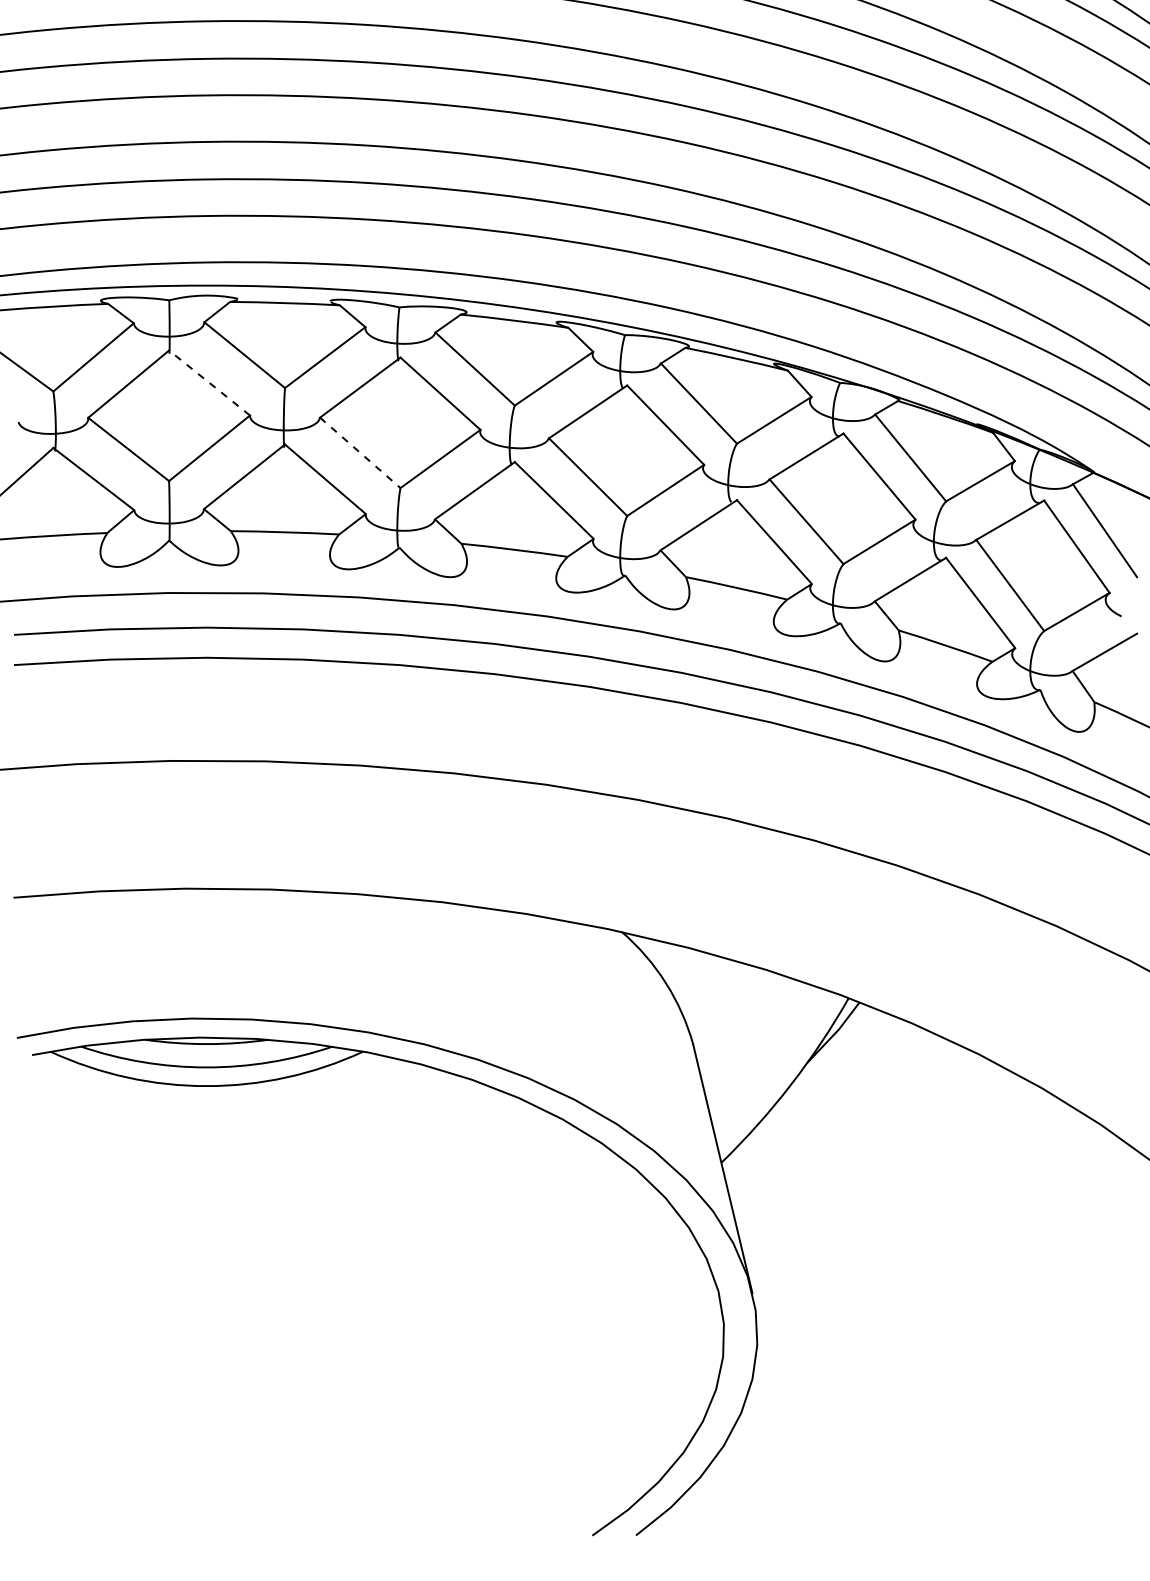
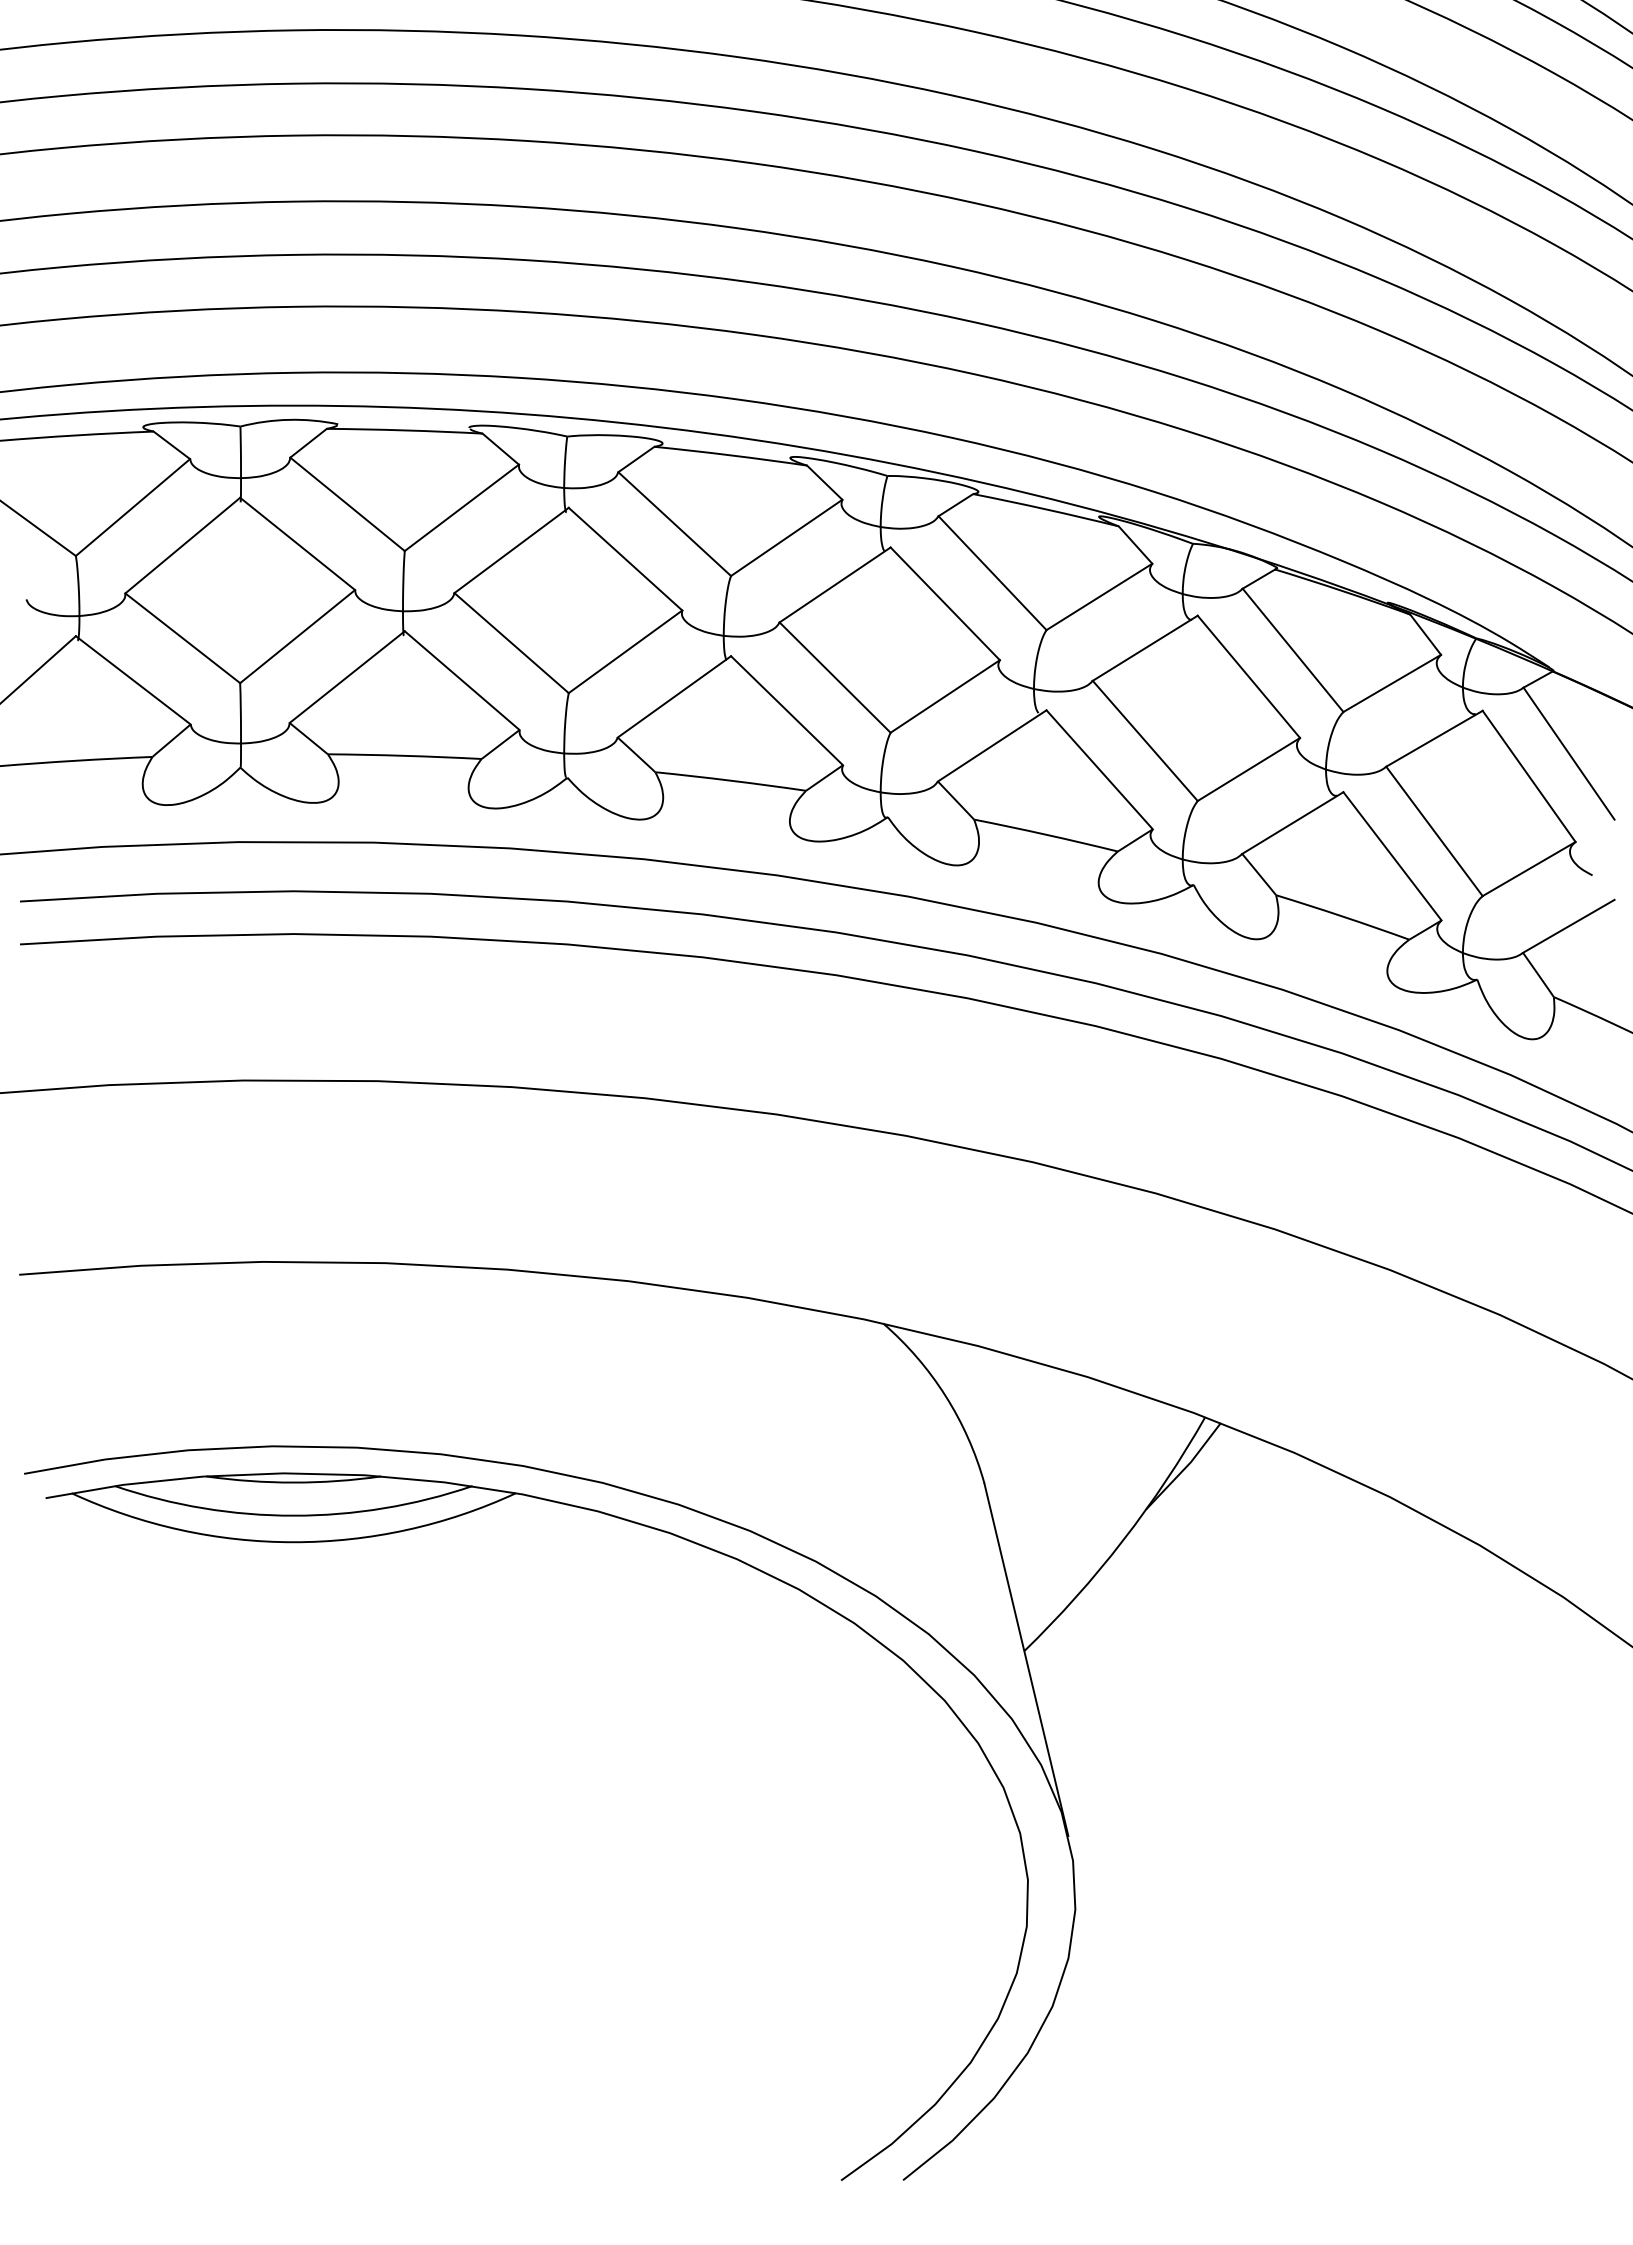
line: (209, 382) -> (297, 543), dashed -> solid
line: (360, 453) -> (511, 643), dashed -> solid

